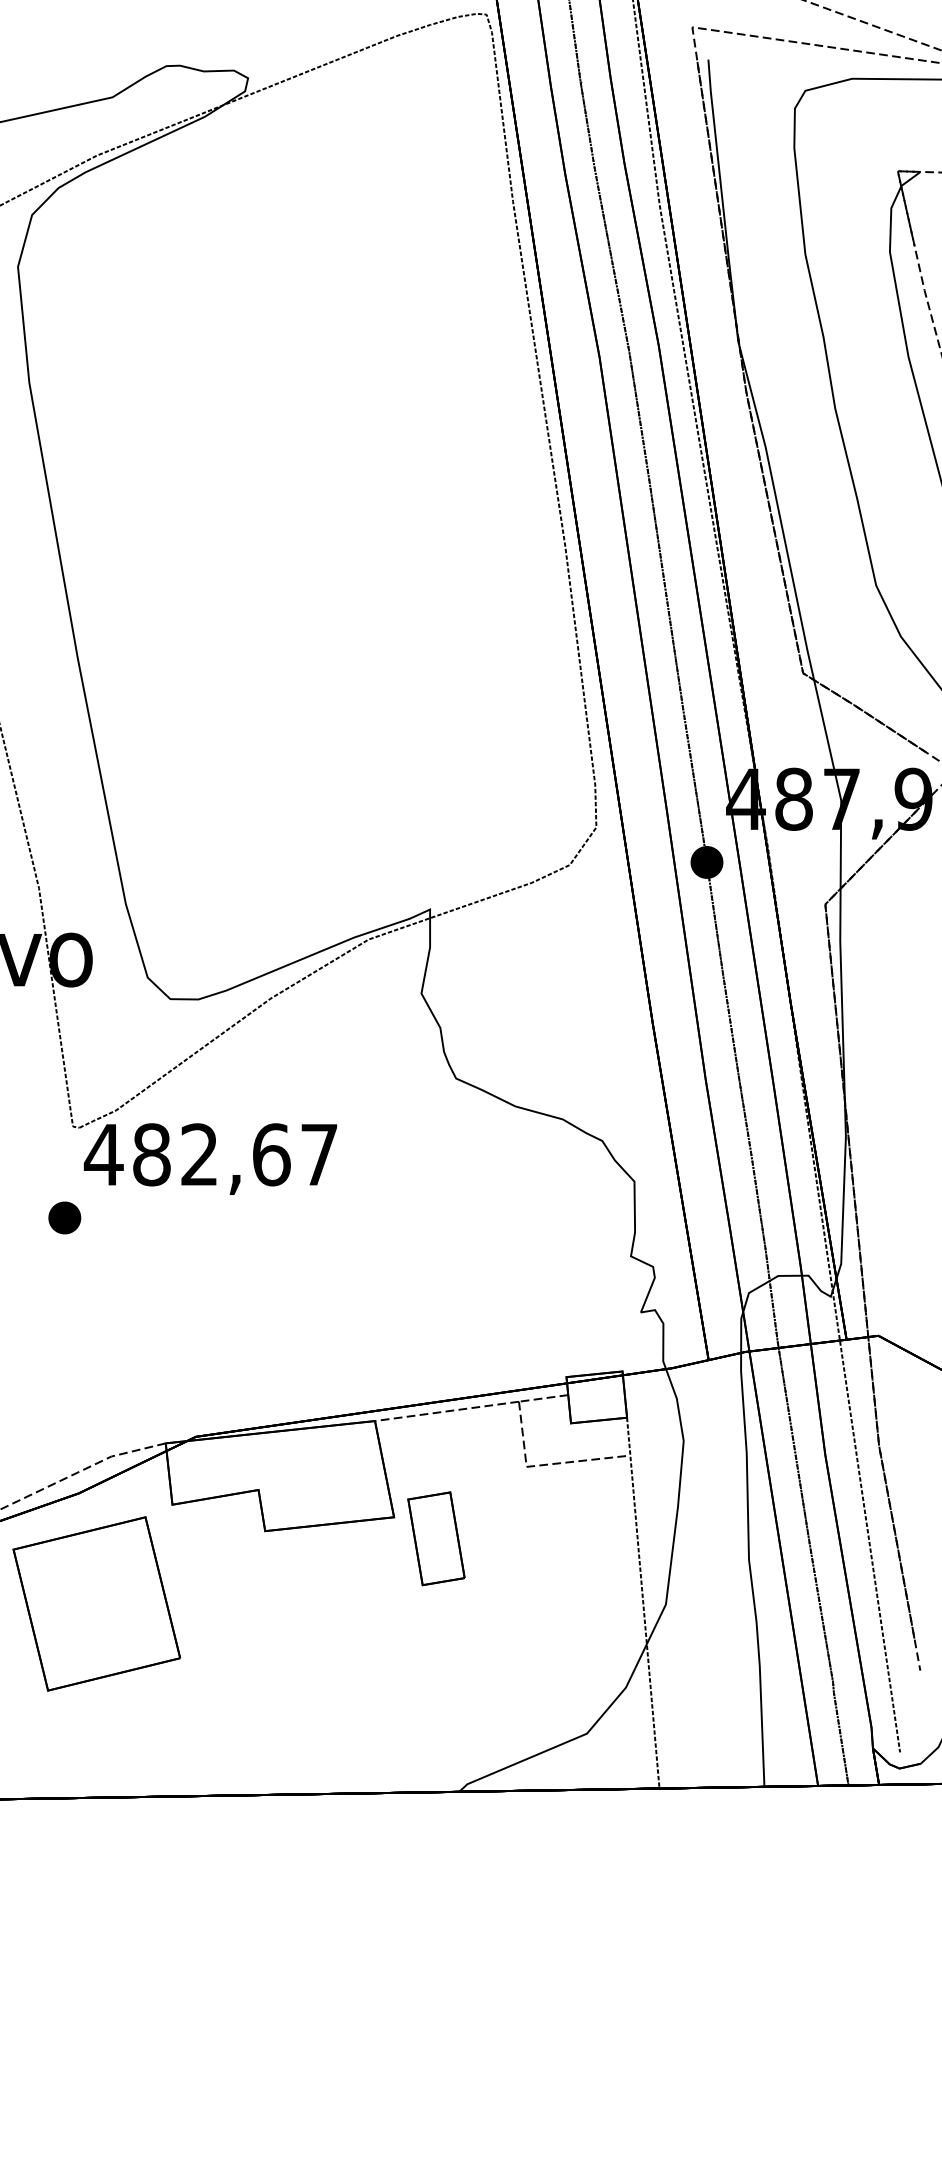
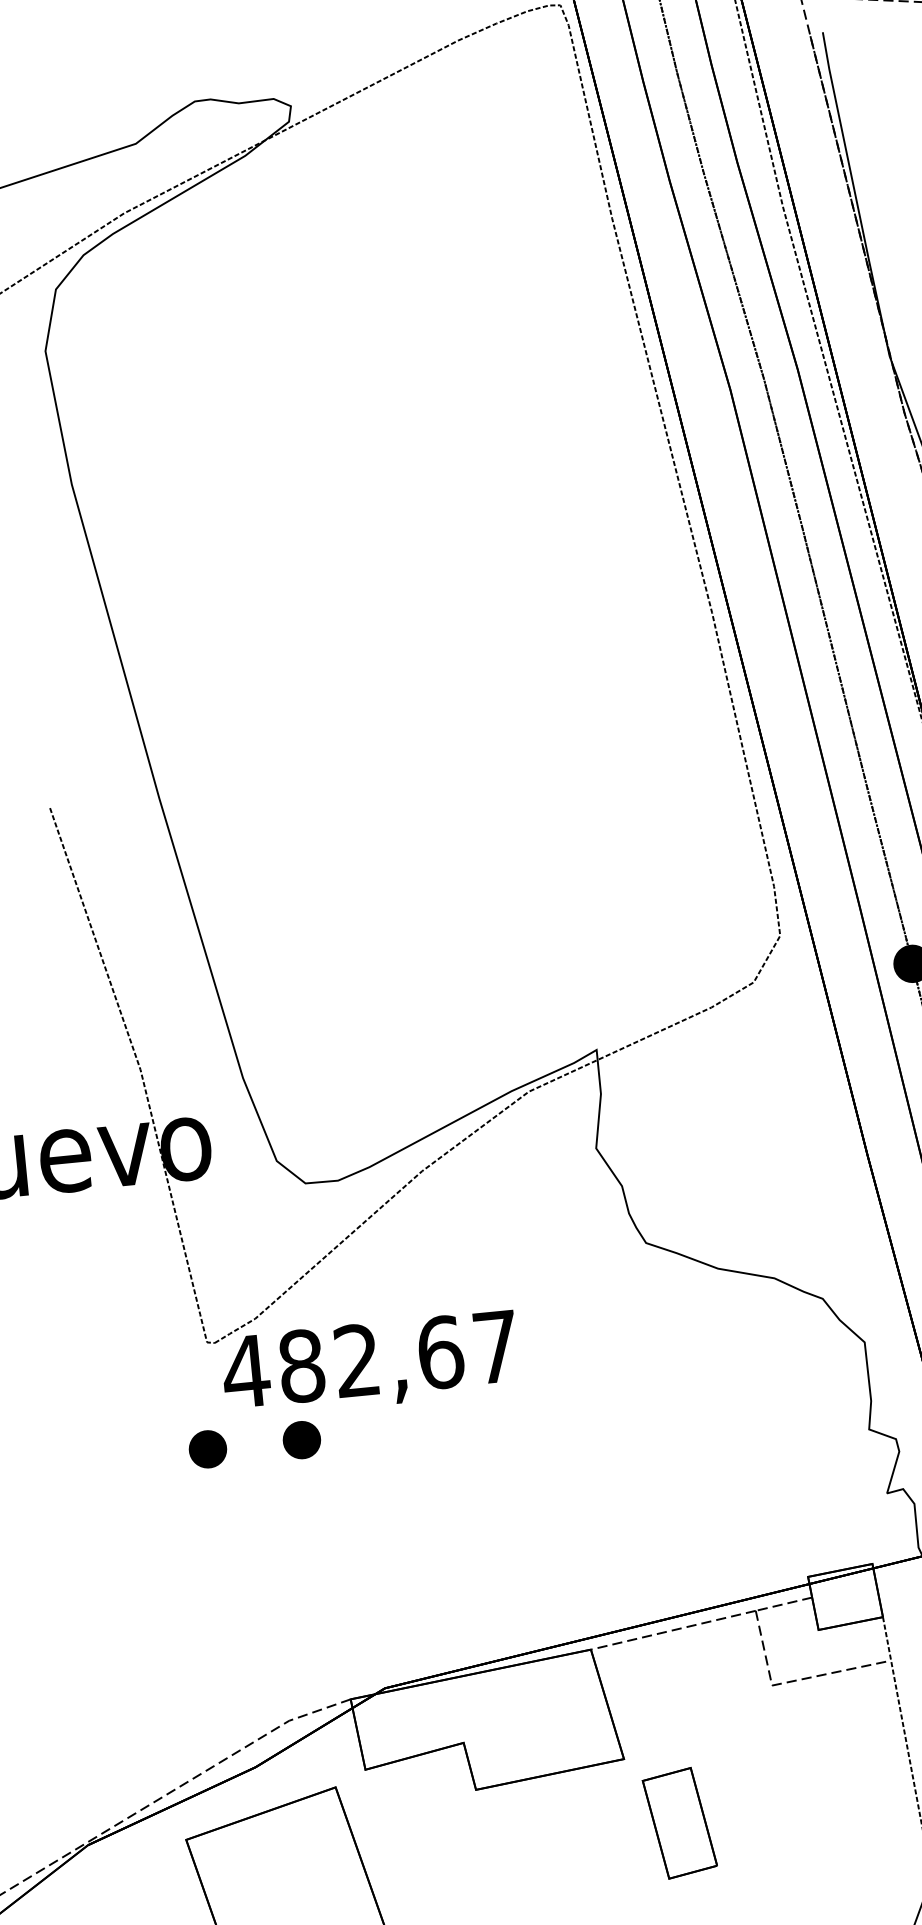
part: (145, 1217) -> (301, 1439), added
part: (436, 1538) -> (679, 1822), moved

